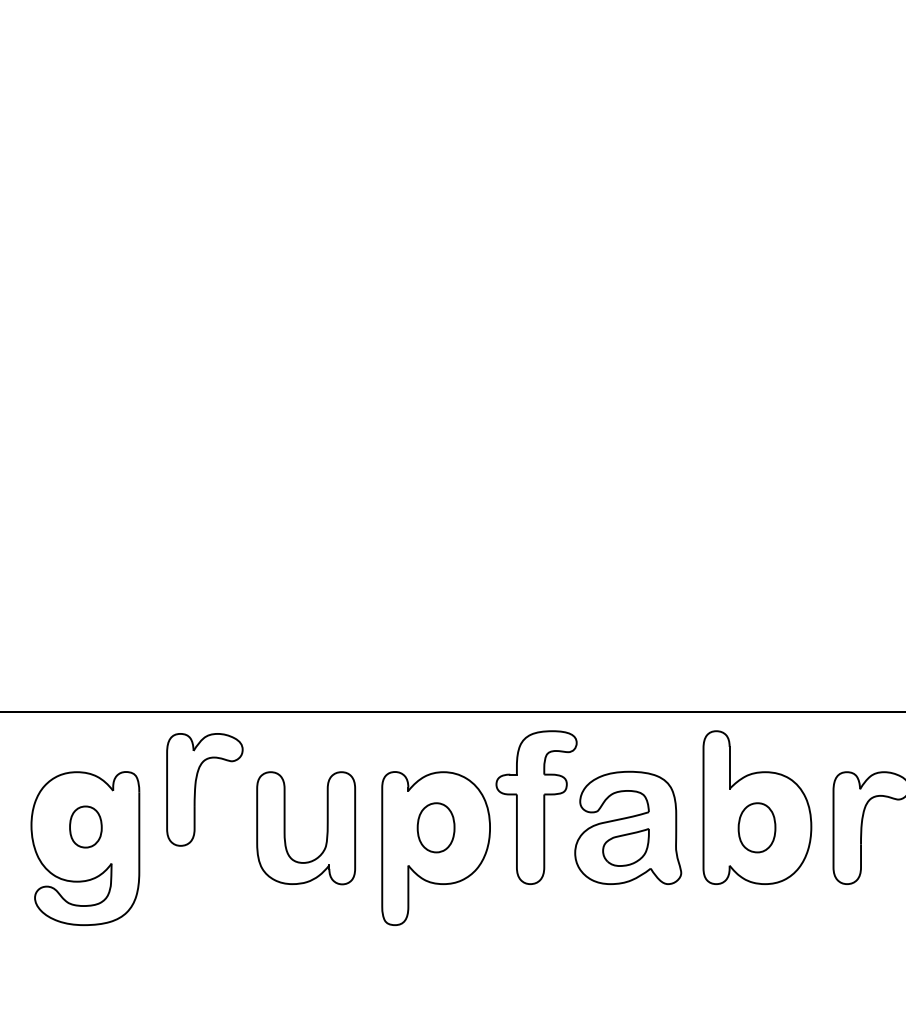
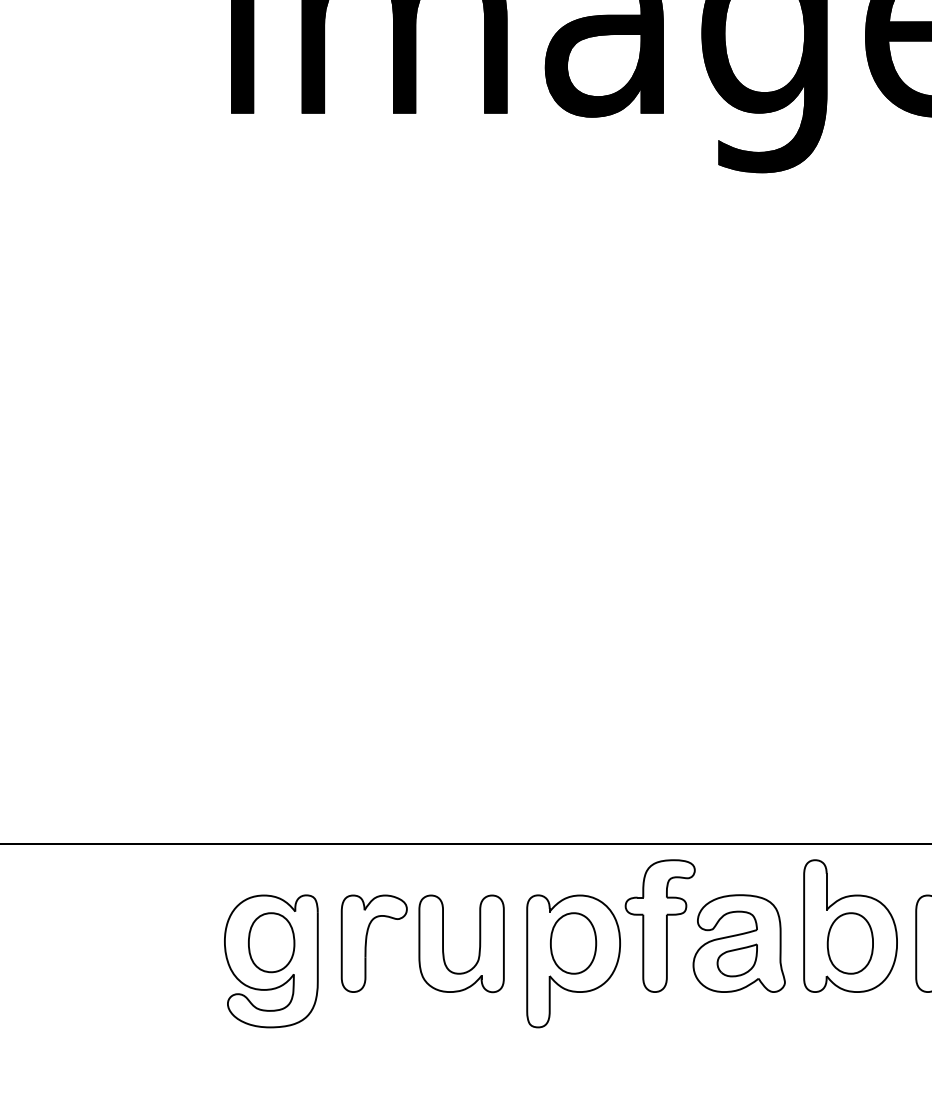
part: (195, 789) -> (366, 943), moved
part: (85, 826) -> (271, 942), size x1.67
part: (435, 827) -> (573, 943), size x1.43
part: (756, 827) -> (849, 943), size x1.43

